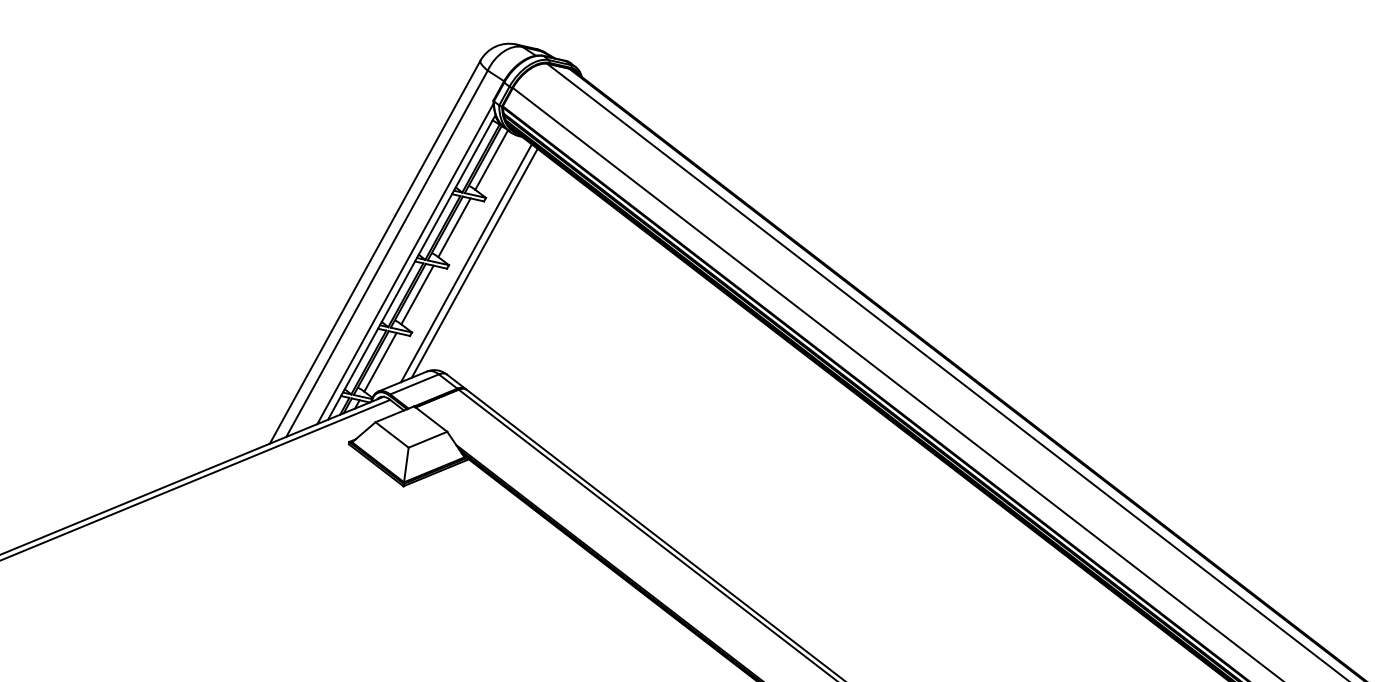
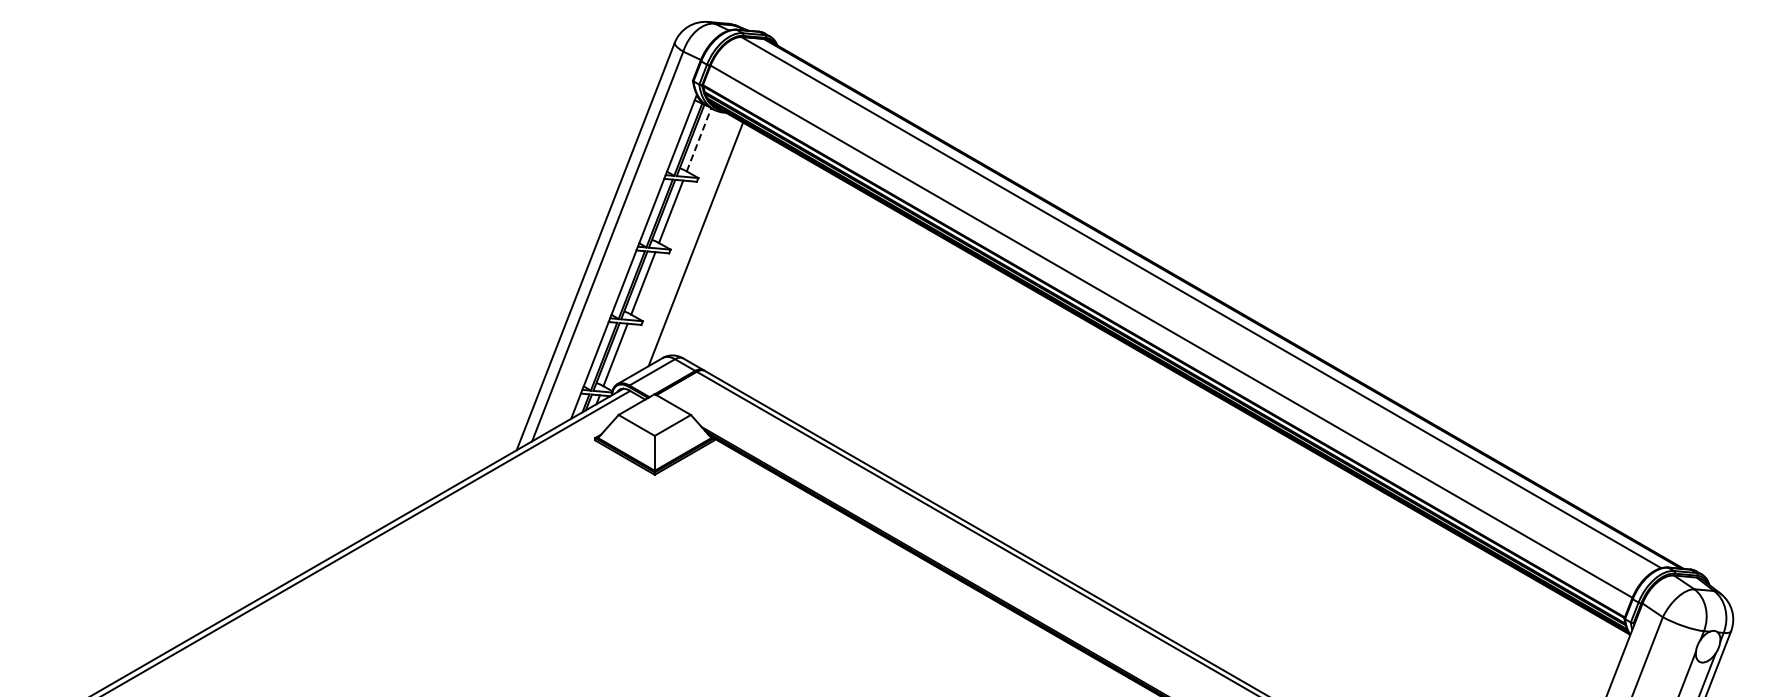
line: (492, 159) -> (699, 139), solid -> dashed
line: (466, 262) -> (687, 244), removed
line: (405, 263) -> (627, 253), removed

